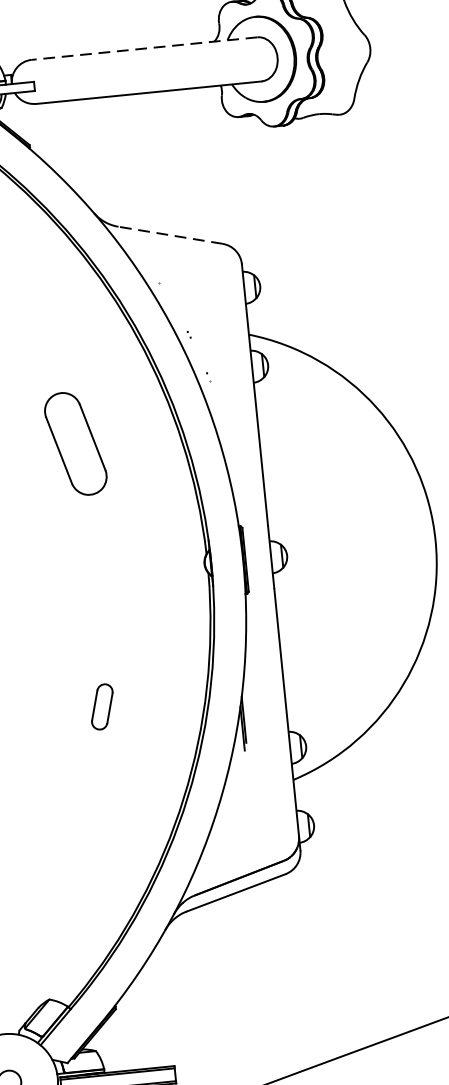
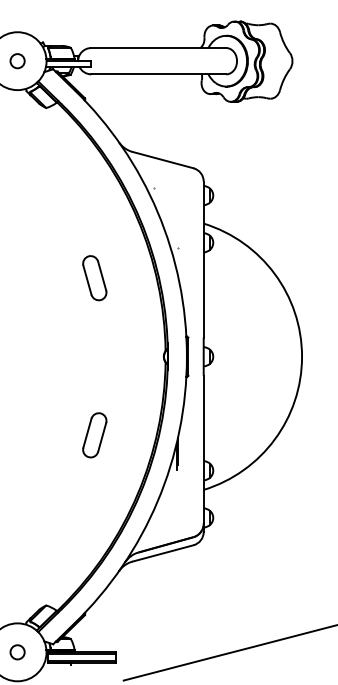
line: (144, 49) -> (158, 48), dashed -> solid
line: (169, 236) -> (162, 160), dashed -> solid
part: (75, 444) -> (94, 278), size x0.71
part: (101, 707) -> (94, 435), size x1.67

